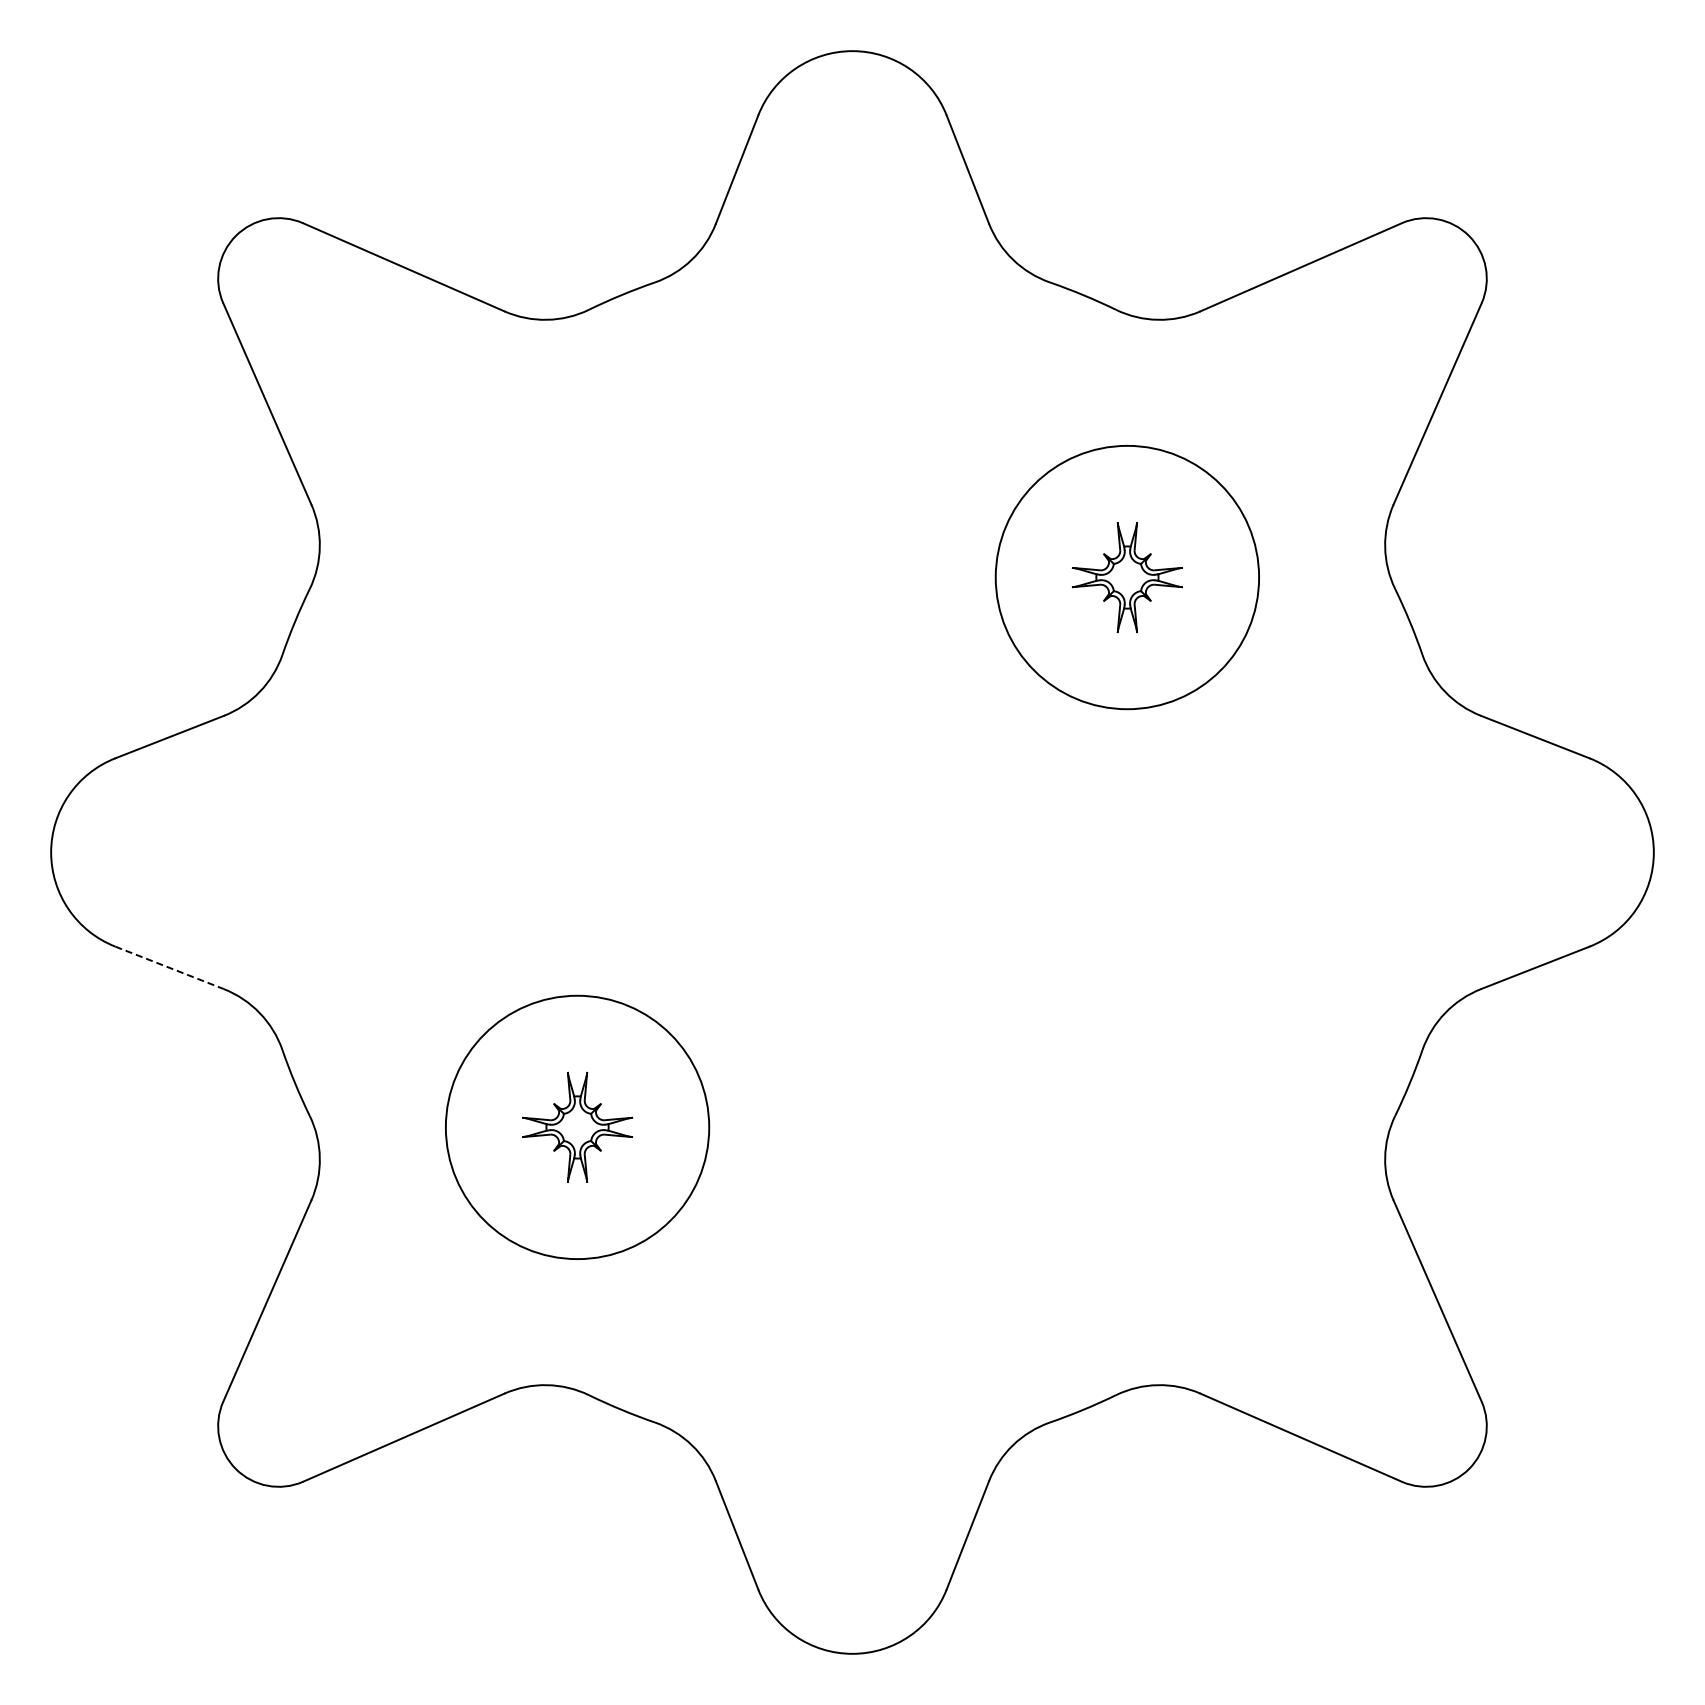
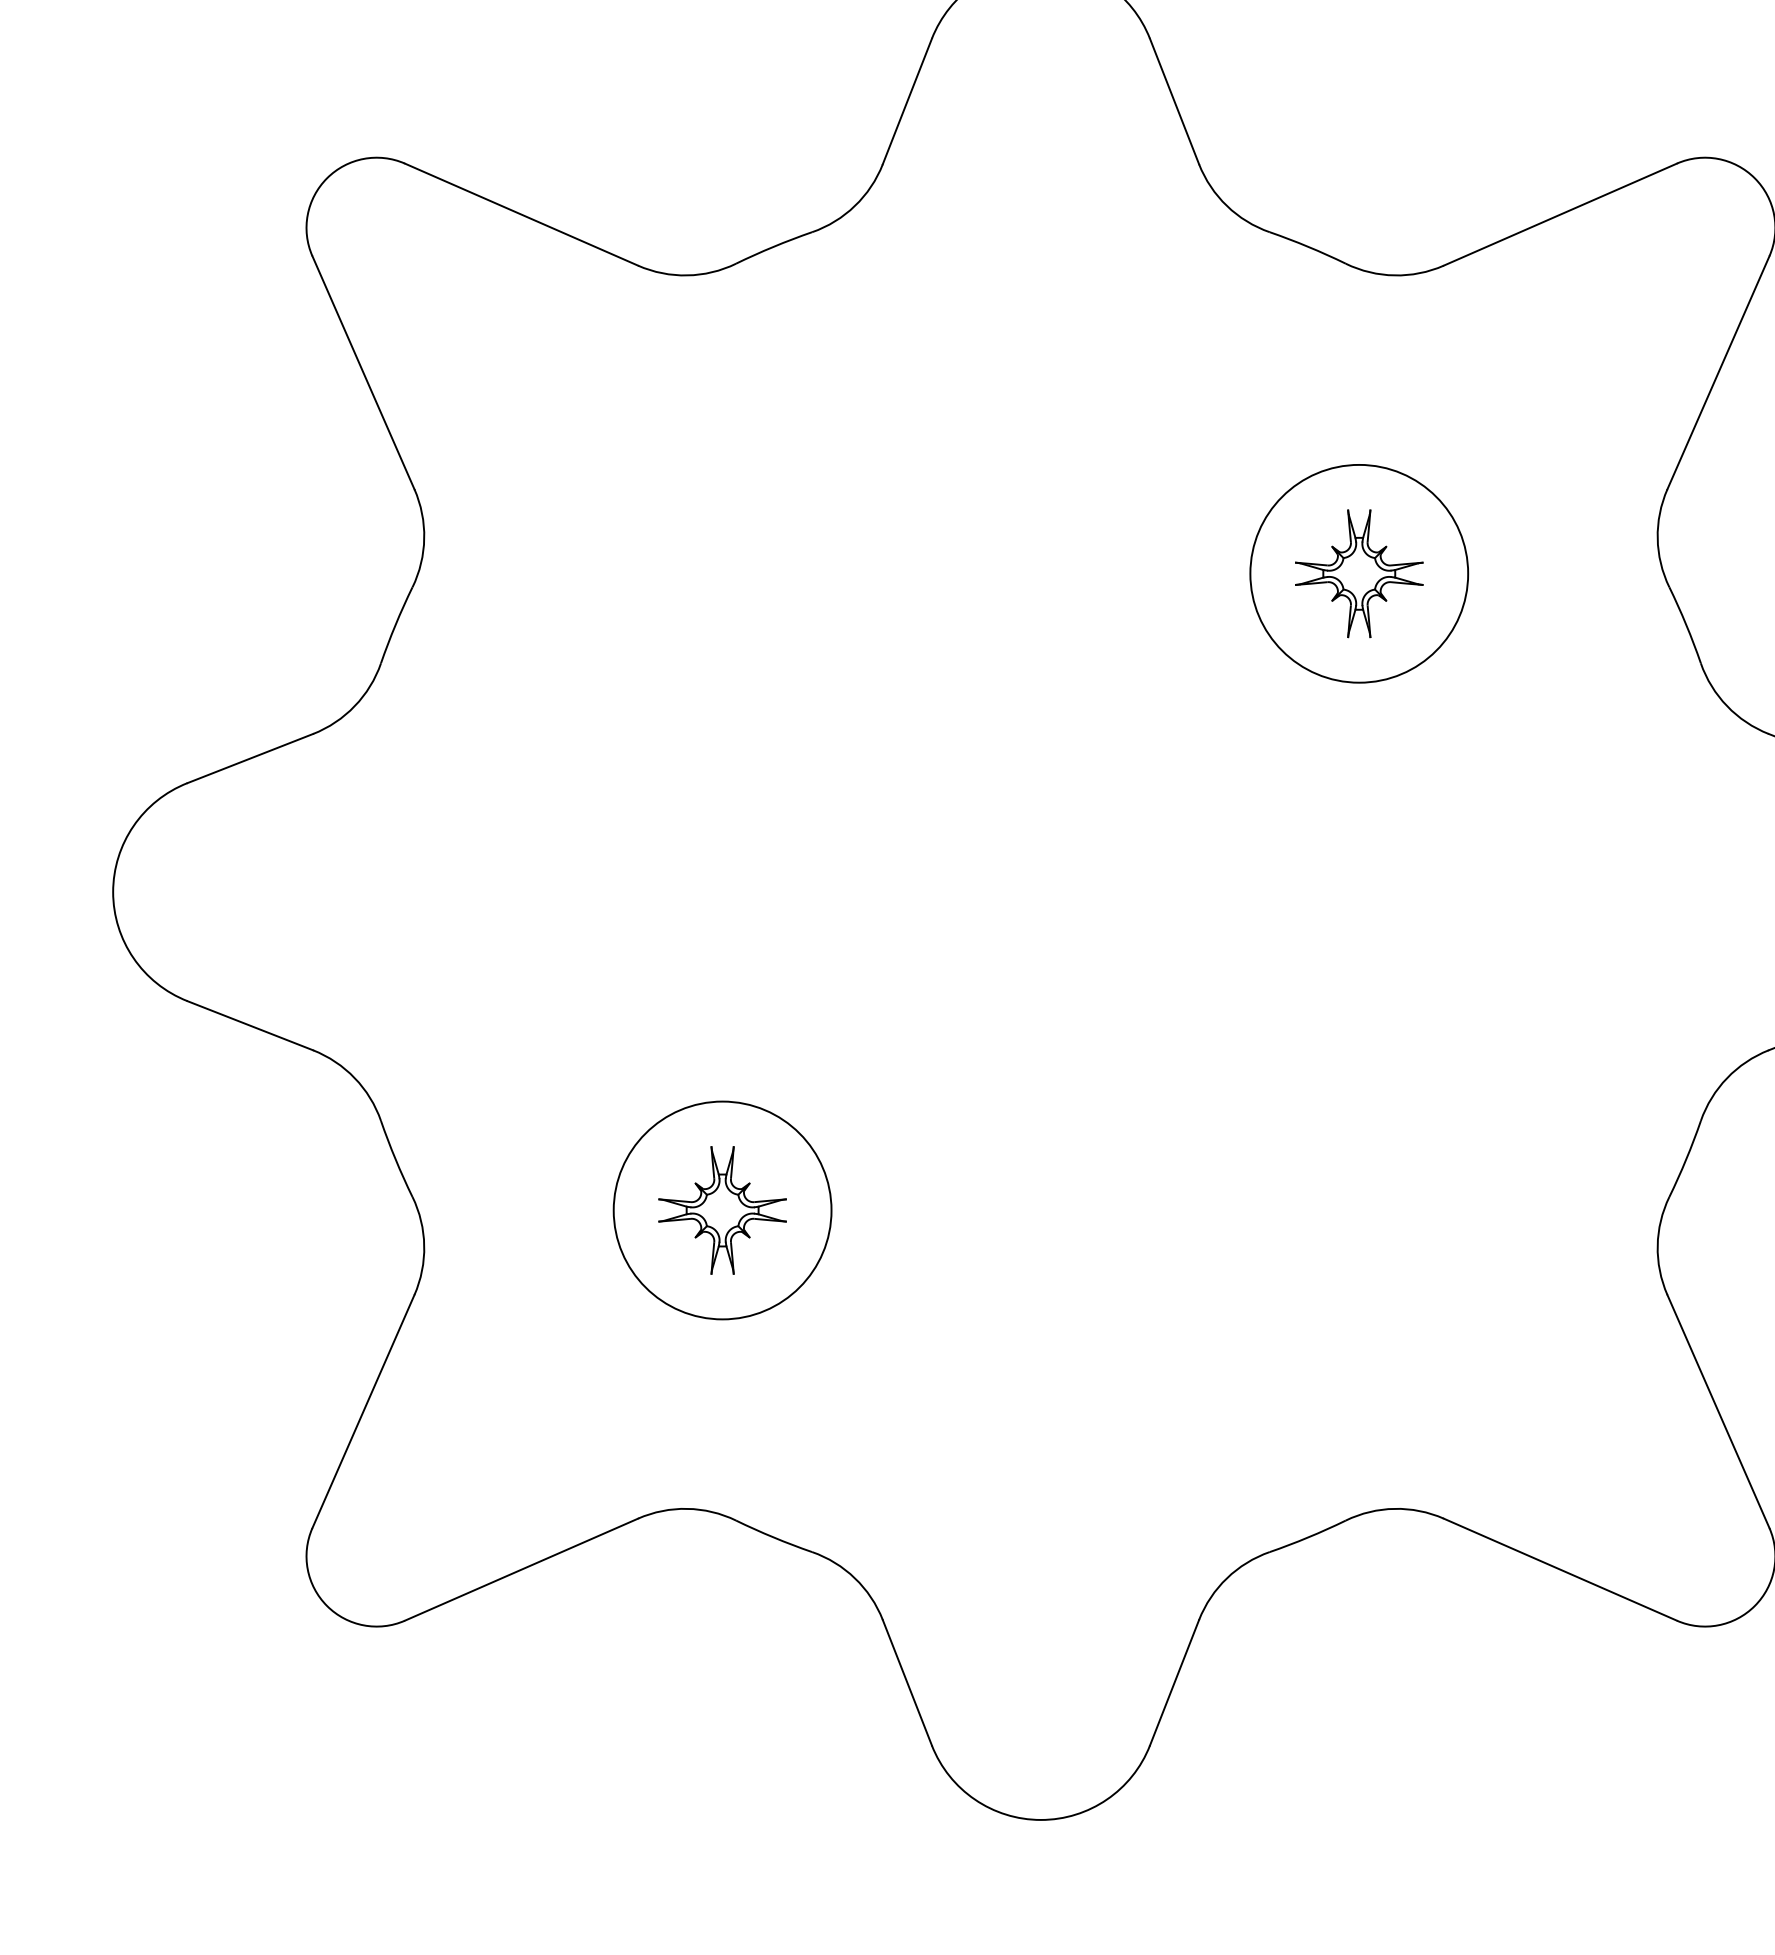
circle: (1127, 577) -> (1359, 573), size x0.71
line: (170, 968) -> (251, 1026), dashed -> solid
circle: (577, 1127) -> (722, 1210), size x0.71

